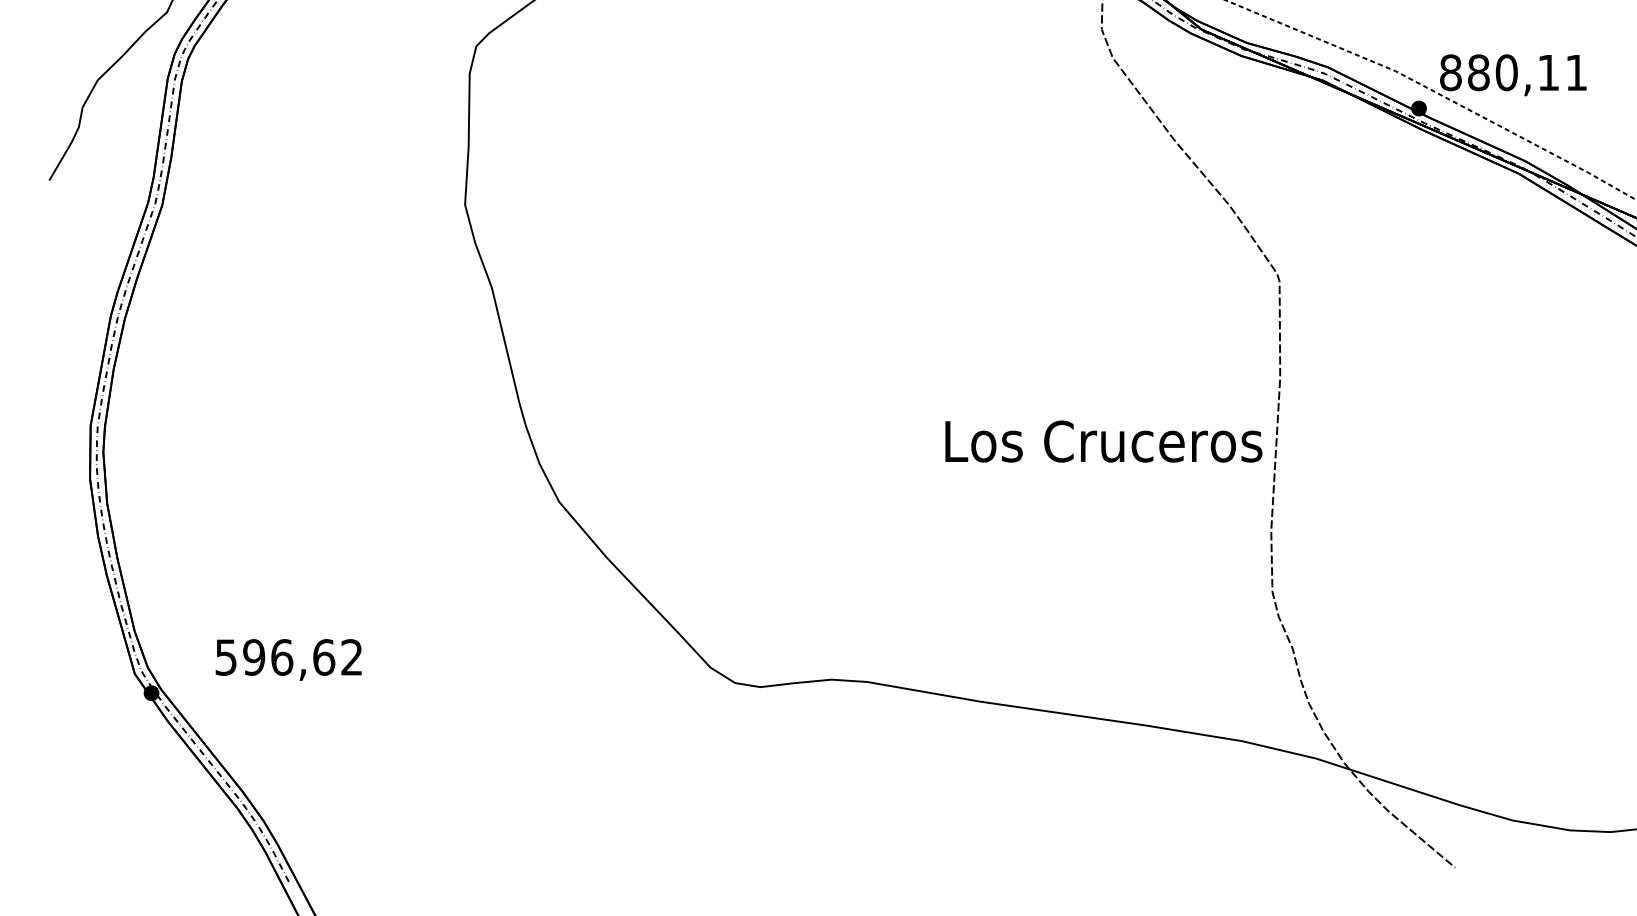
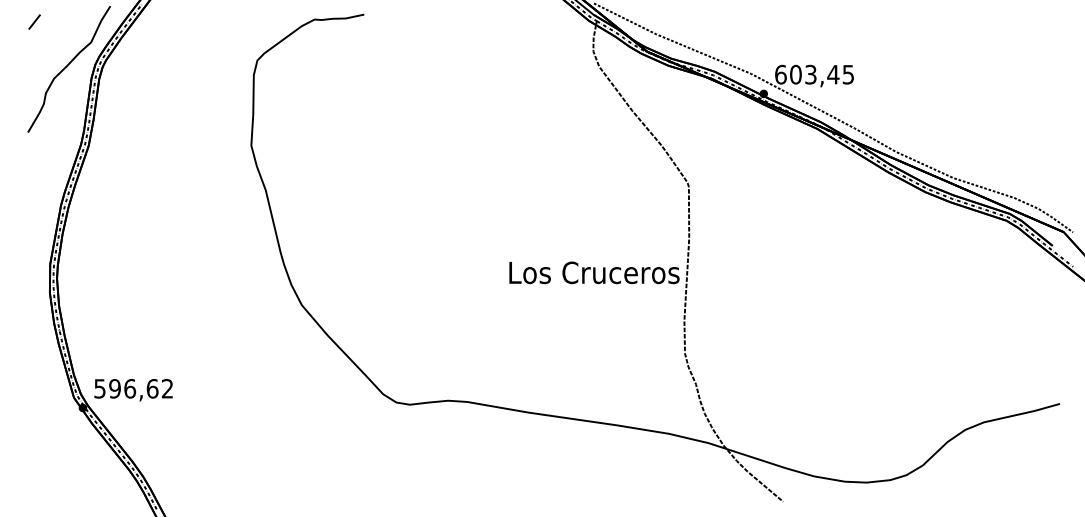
text: (1513, 72) -> (814, 74), 880,11 -> 603,45
text: (288, 660) -> (133, 390), moved

